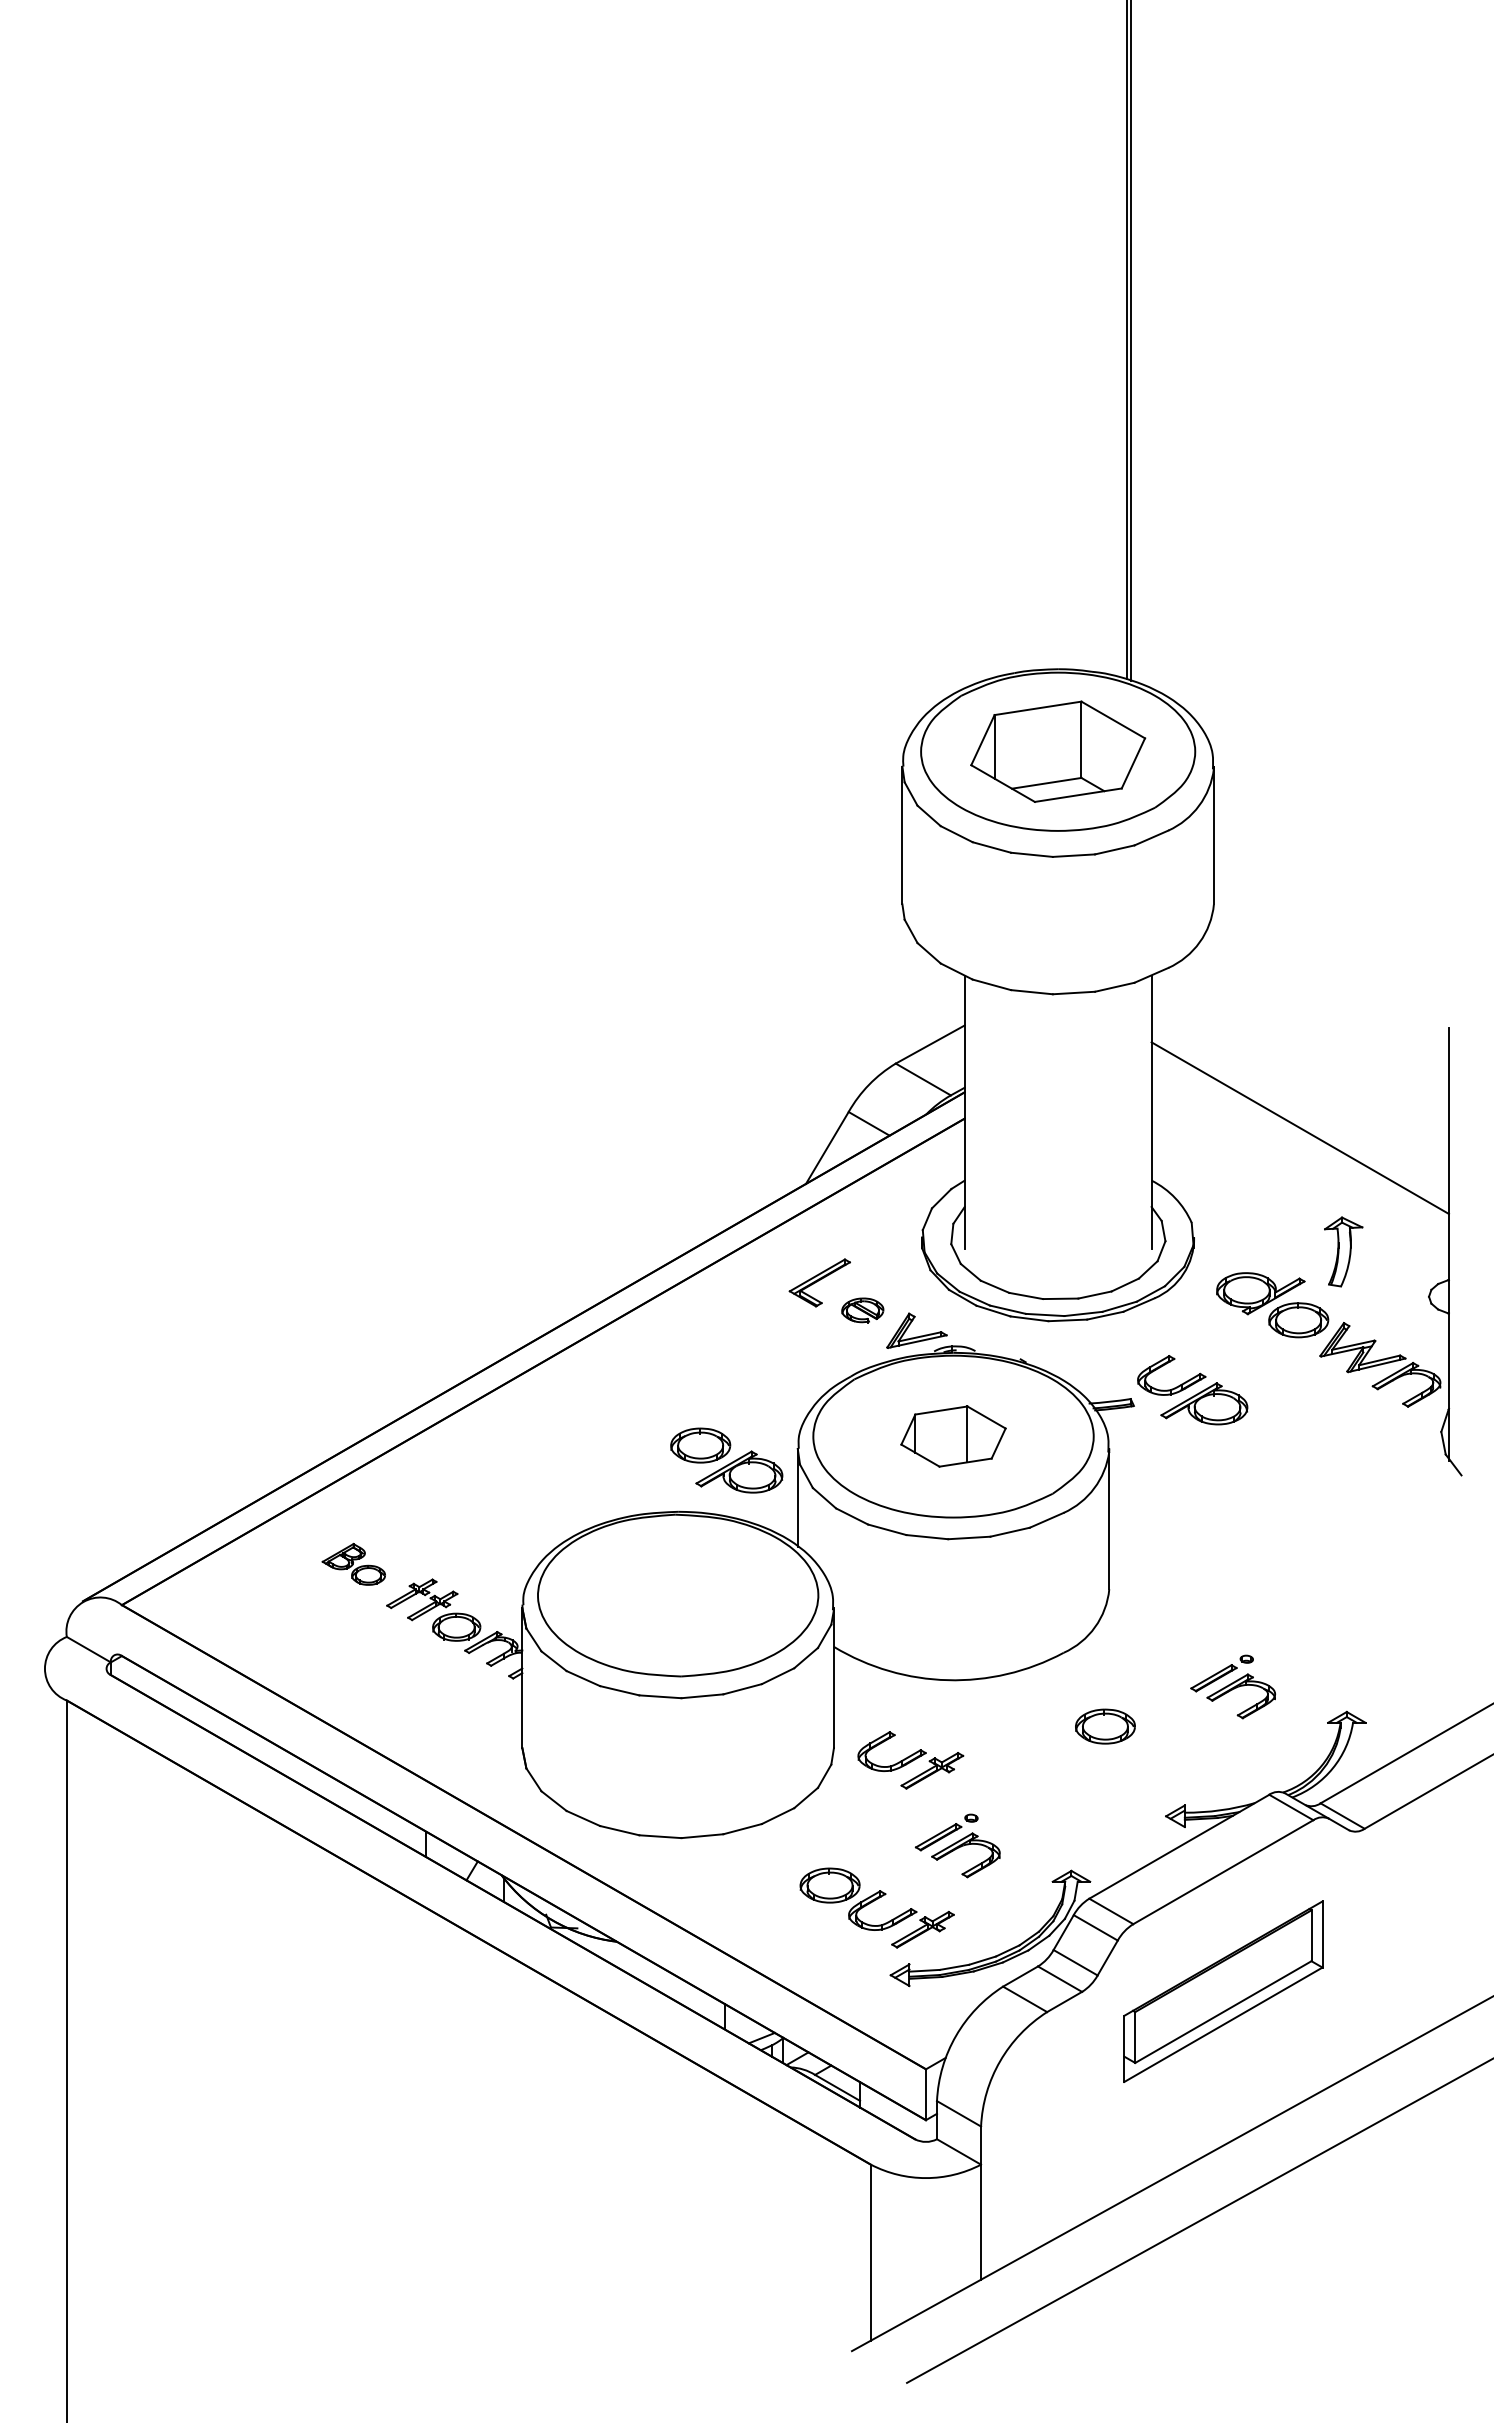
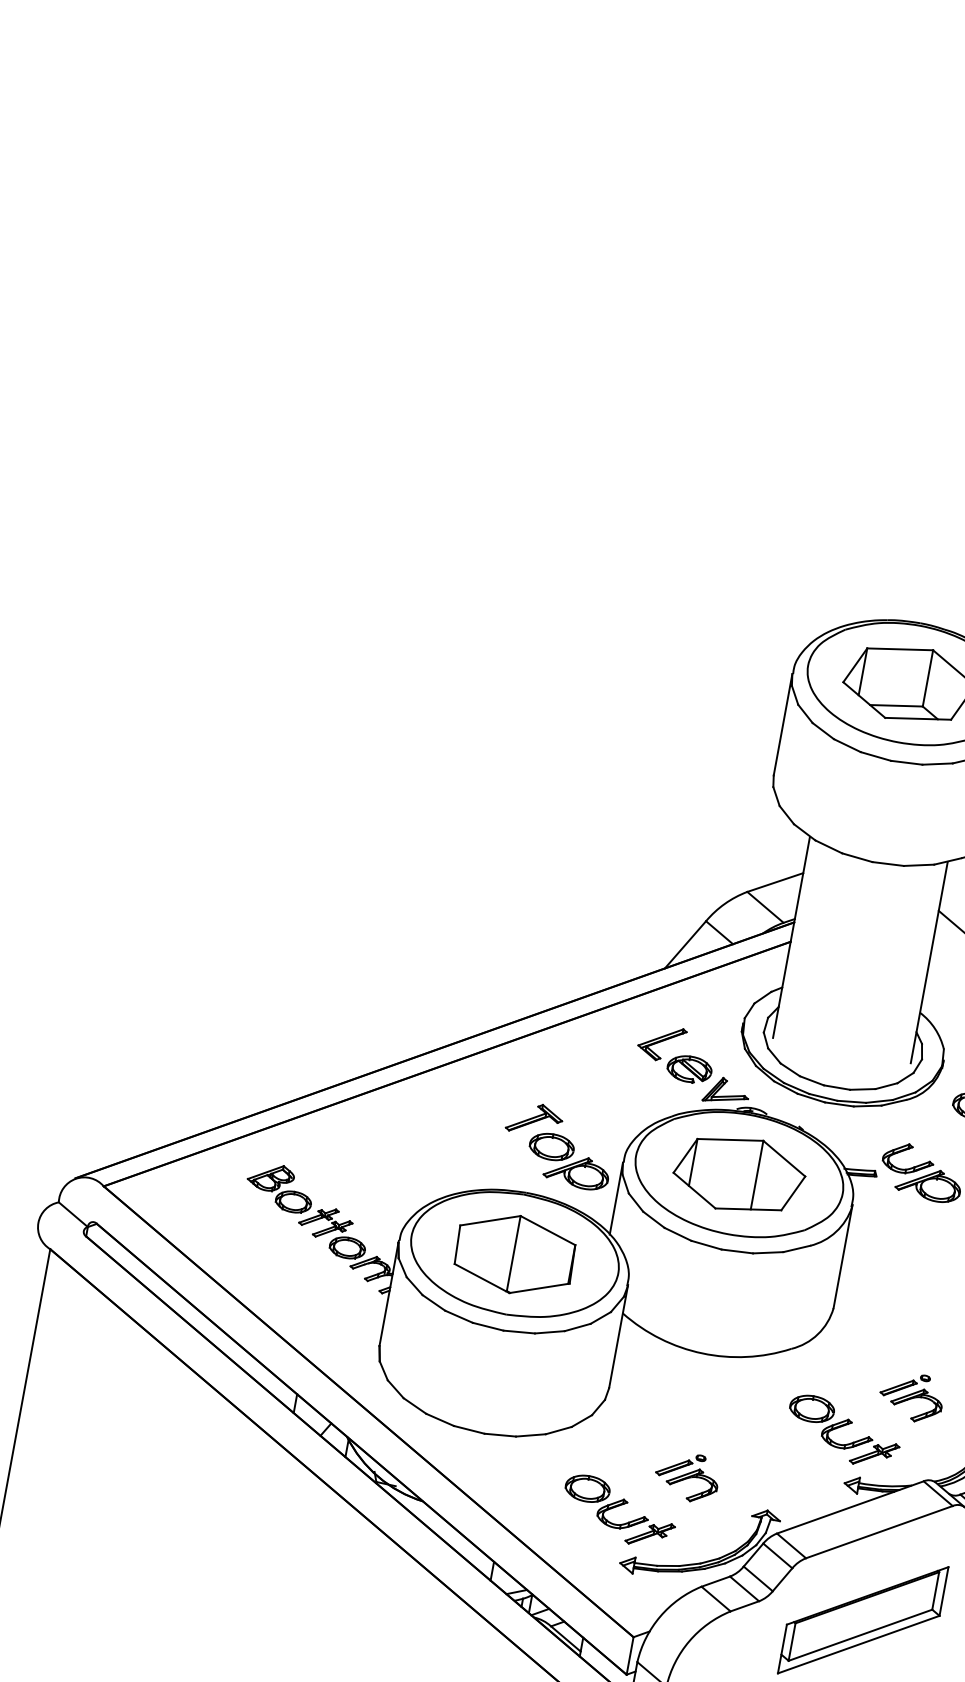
part: (862, 1310) -> (689, 1069), size x1.43
part: (671, 1413) -> (534, 1119), added
part: (953, 1436) -> (739, 1174), size x1.67
part: (353, 1564) -> (279, 1187), size x1.43
part: (677, 1595) -> (514, 1254), added
part: (910, 1760) -> (859, 1443), moved

